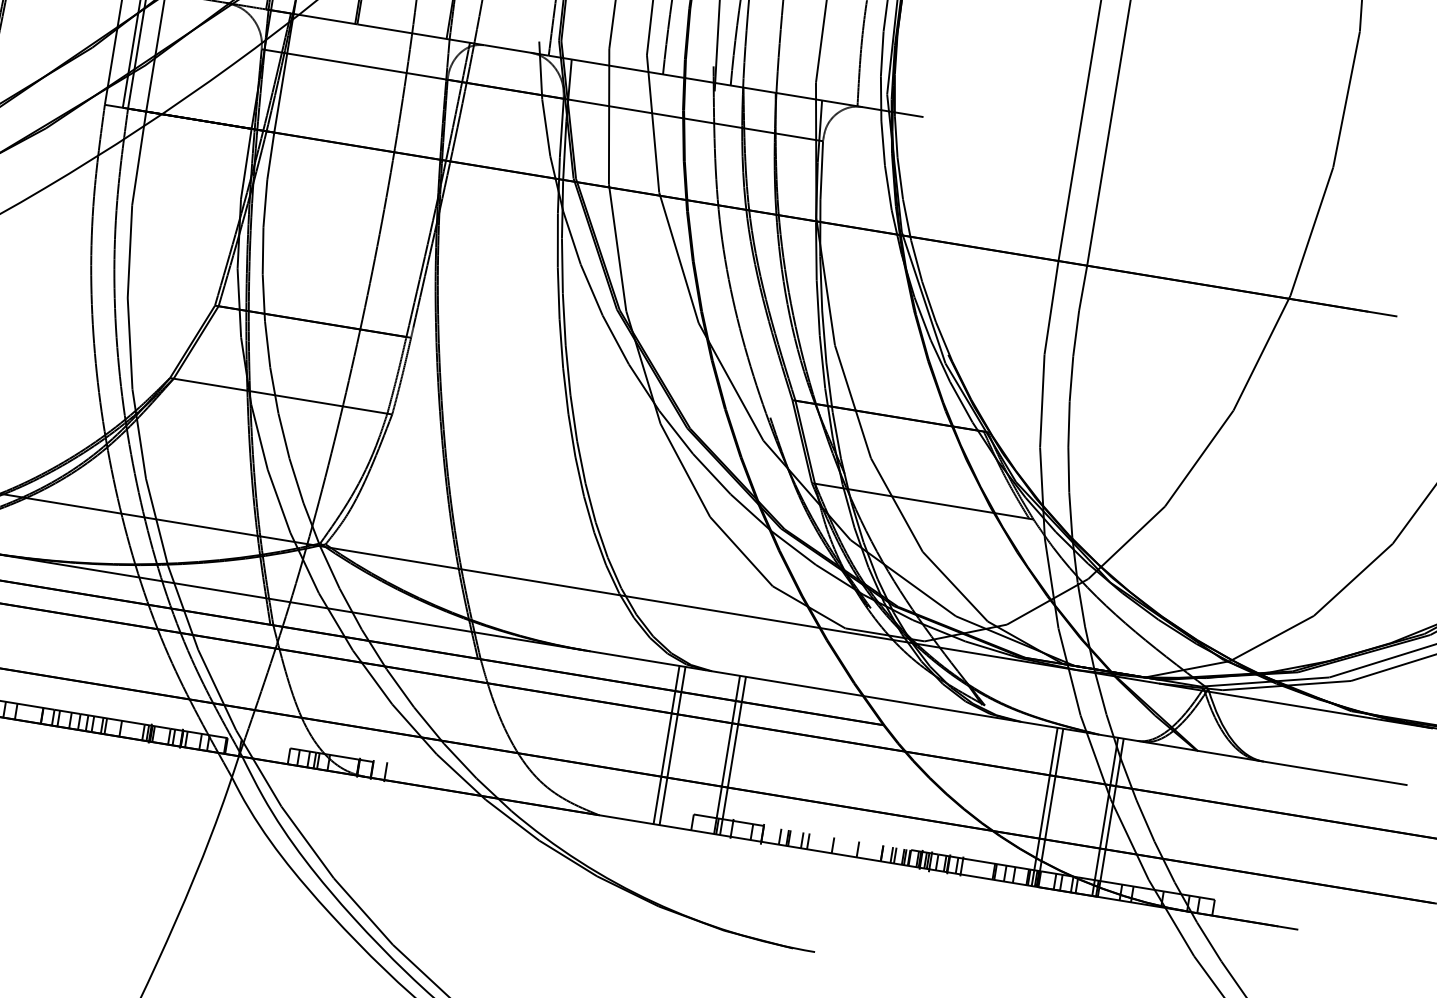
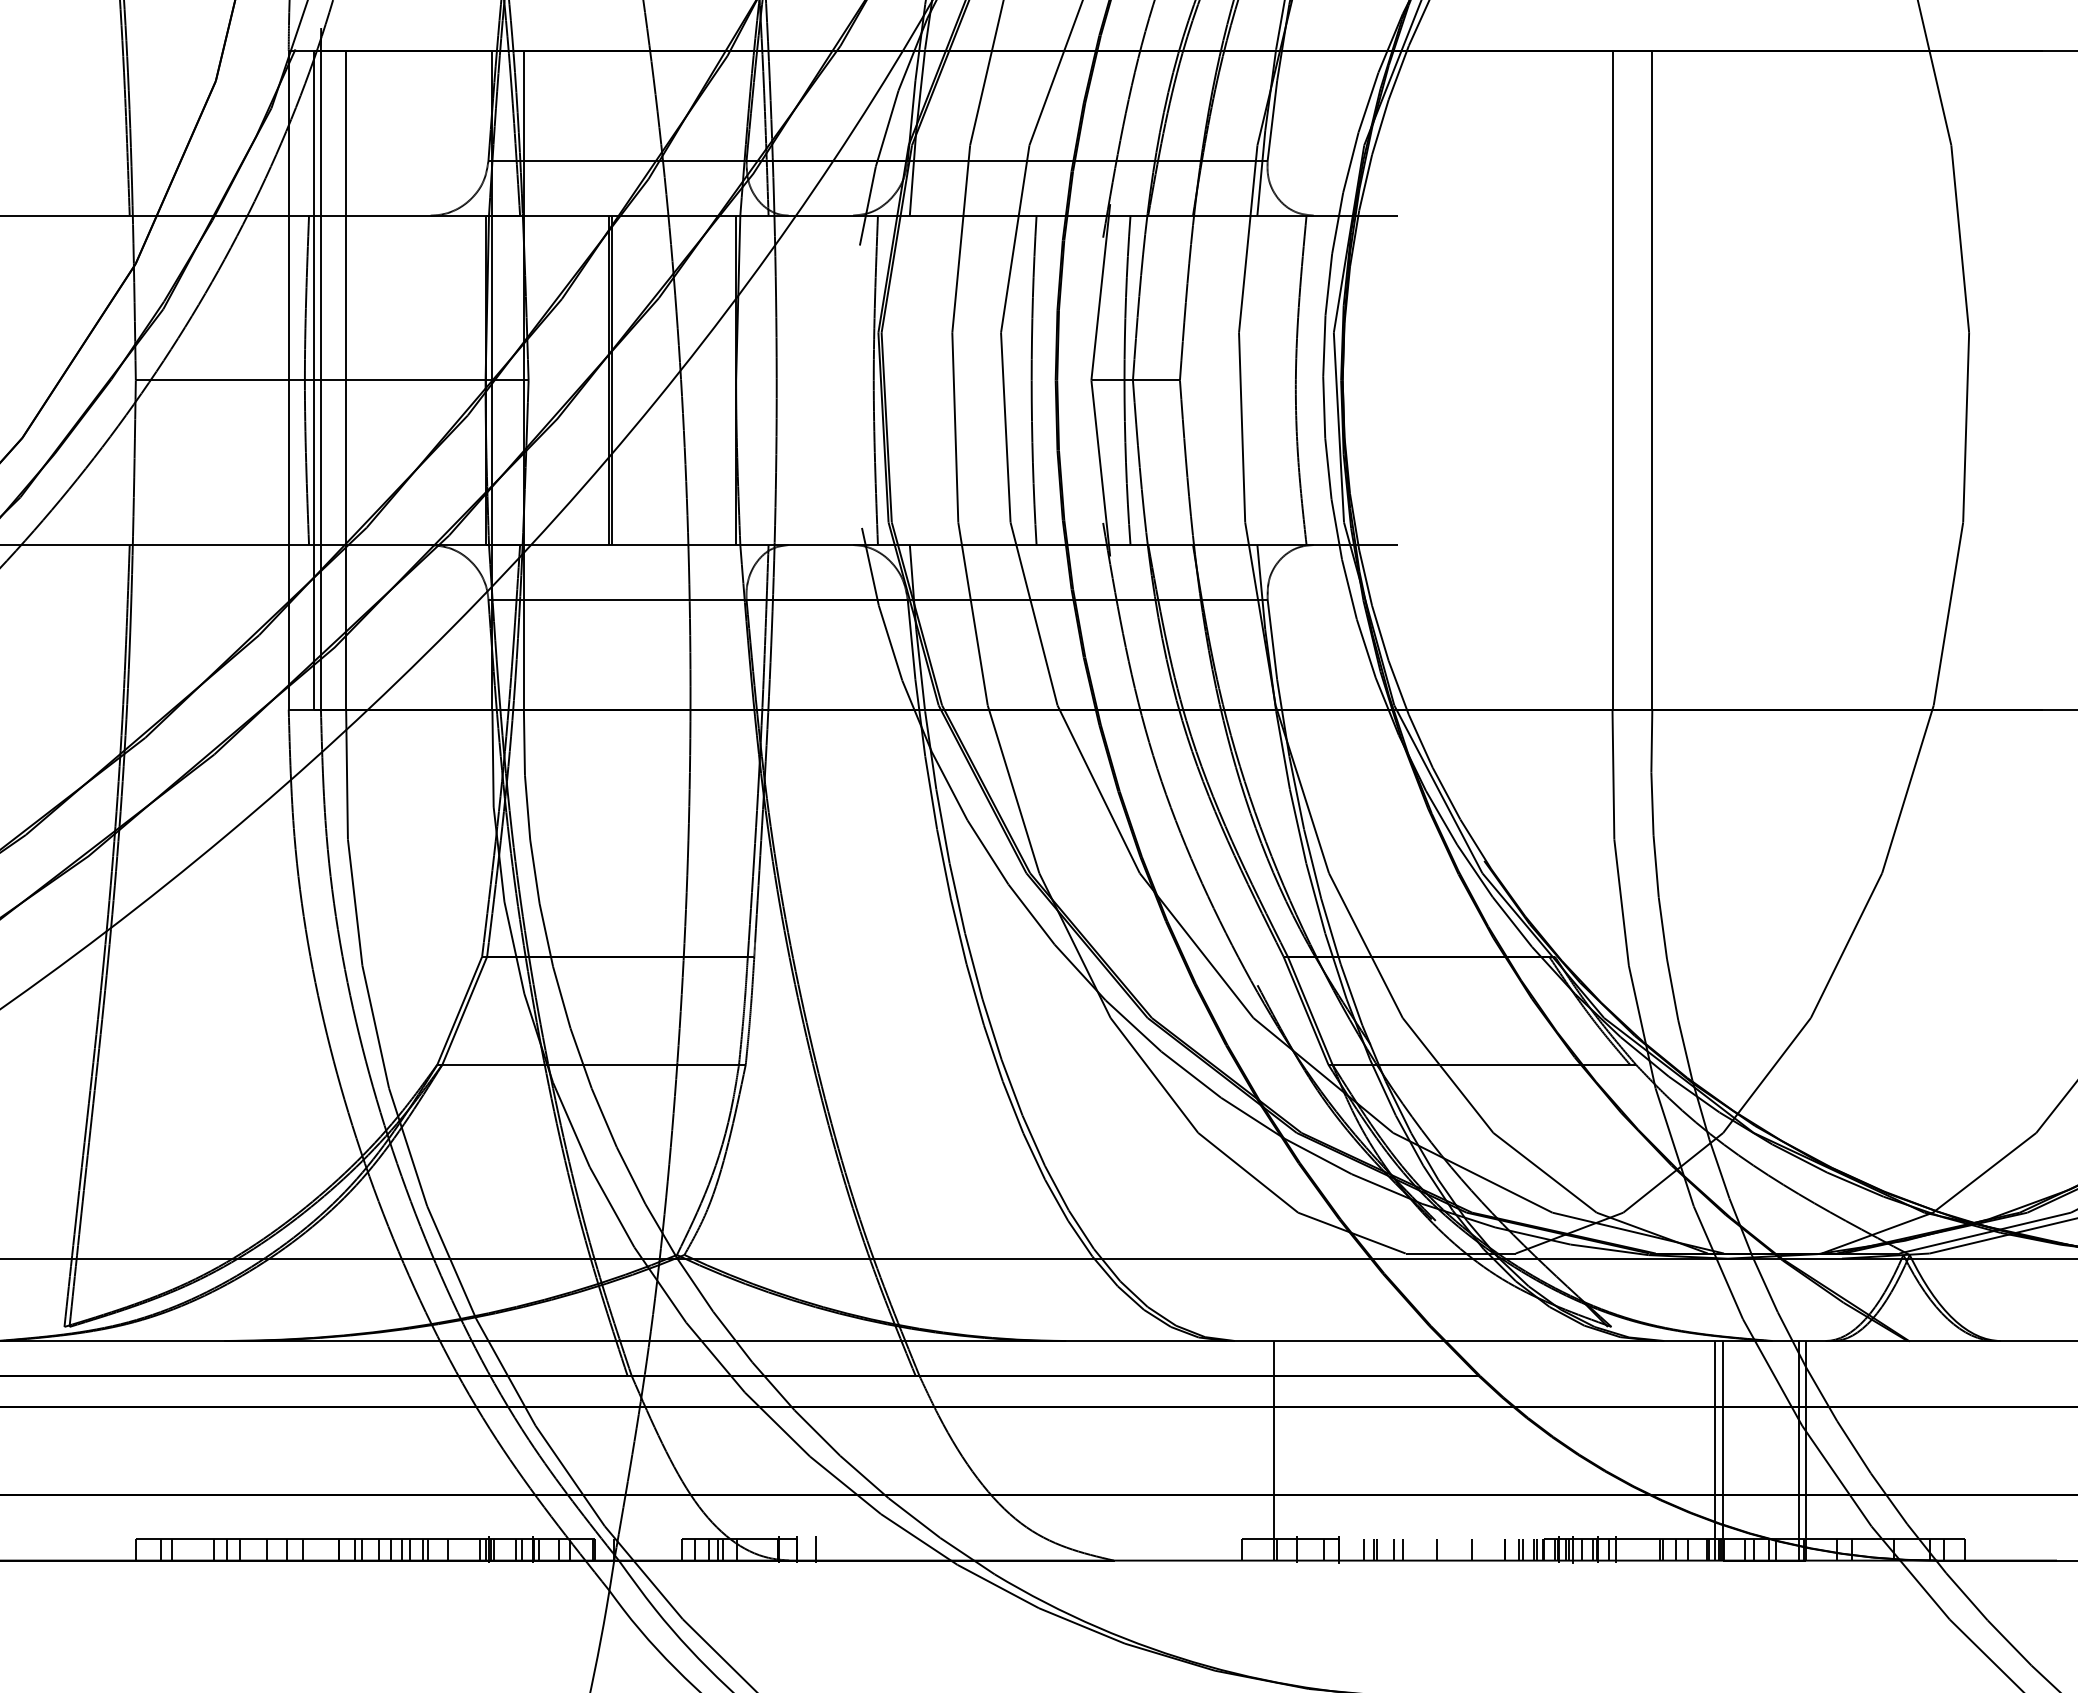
line: (666, 744) -> (1189, 1450), removed
line: (672, 745) -> (1198, 1450), removed
line: (733, 755) -> (1282, 1450), removed

